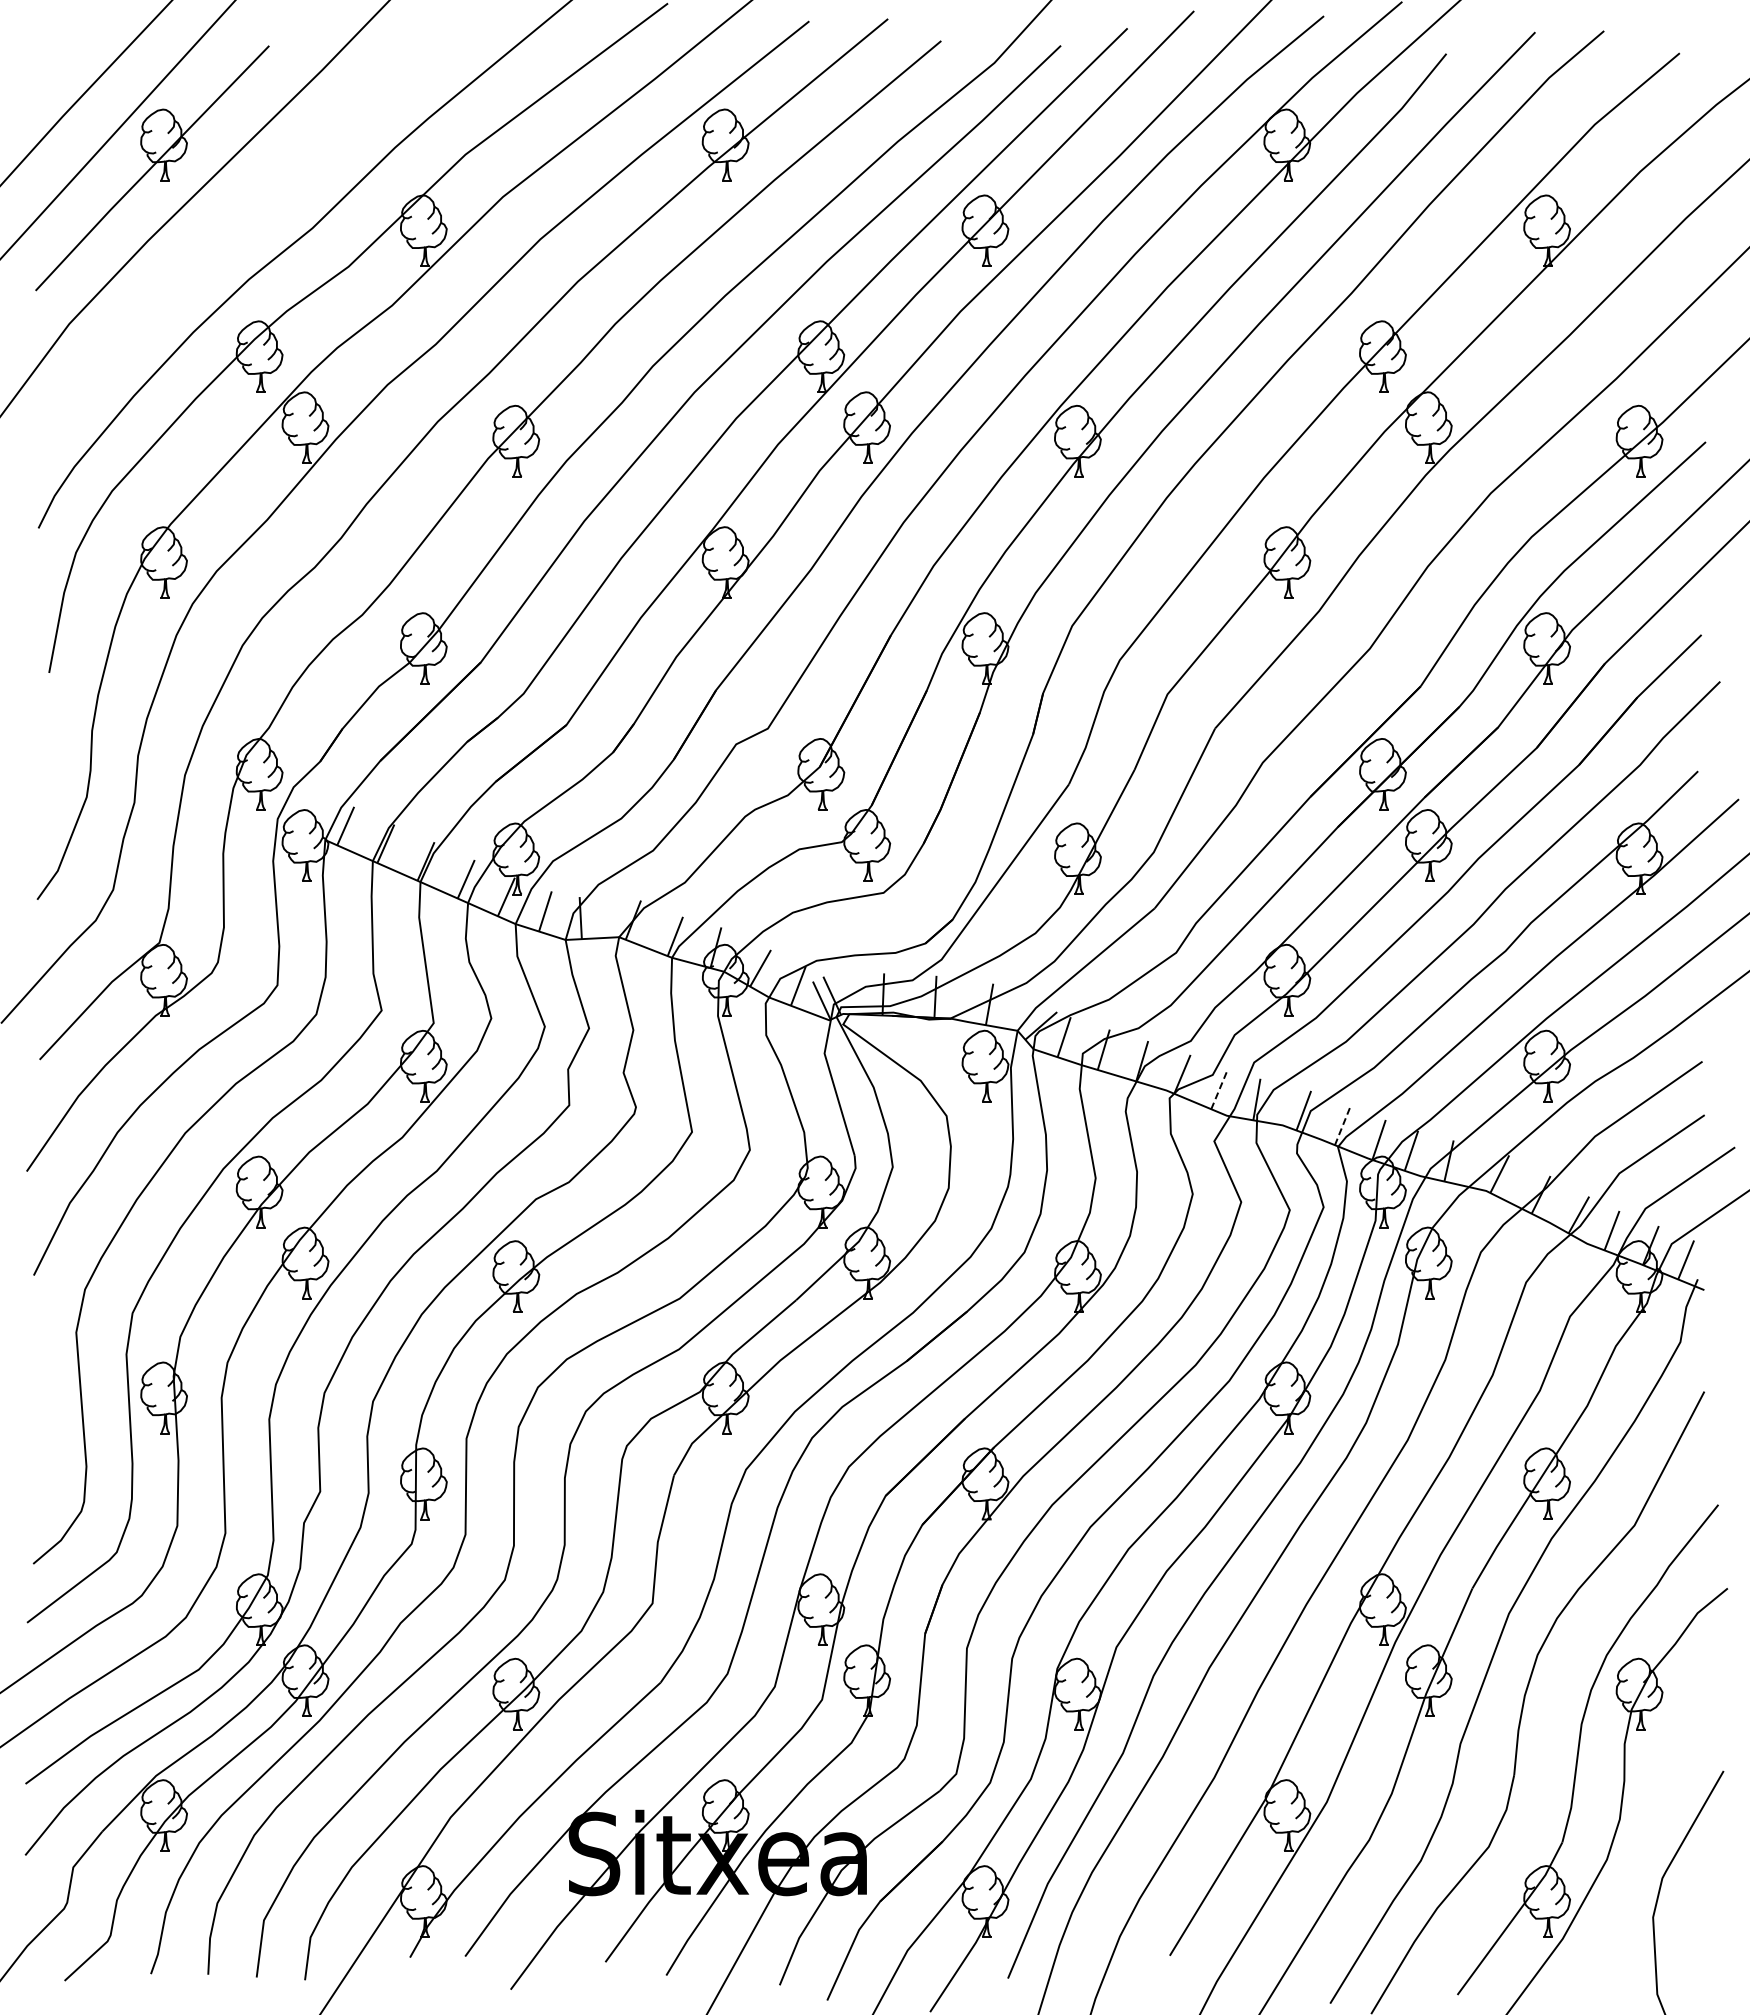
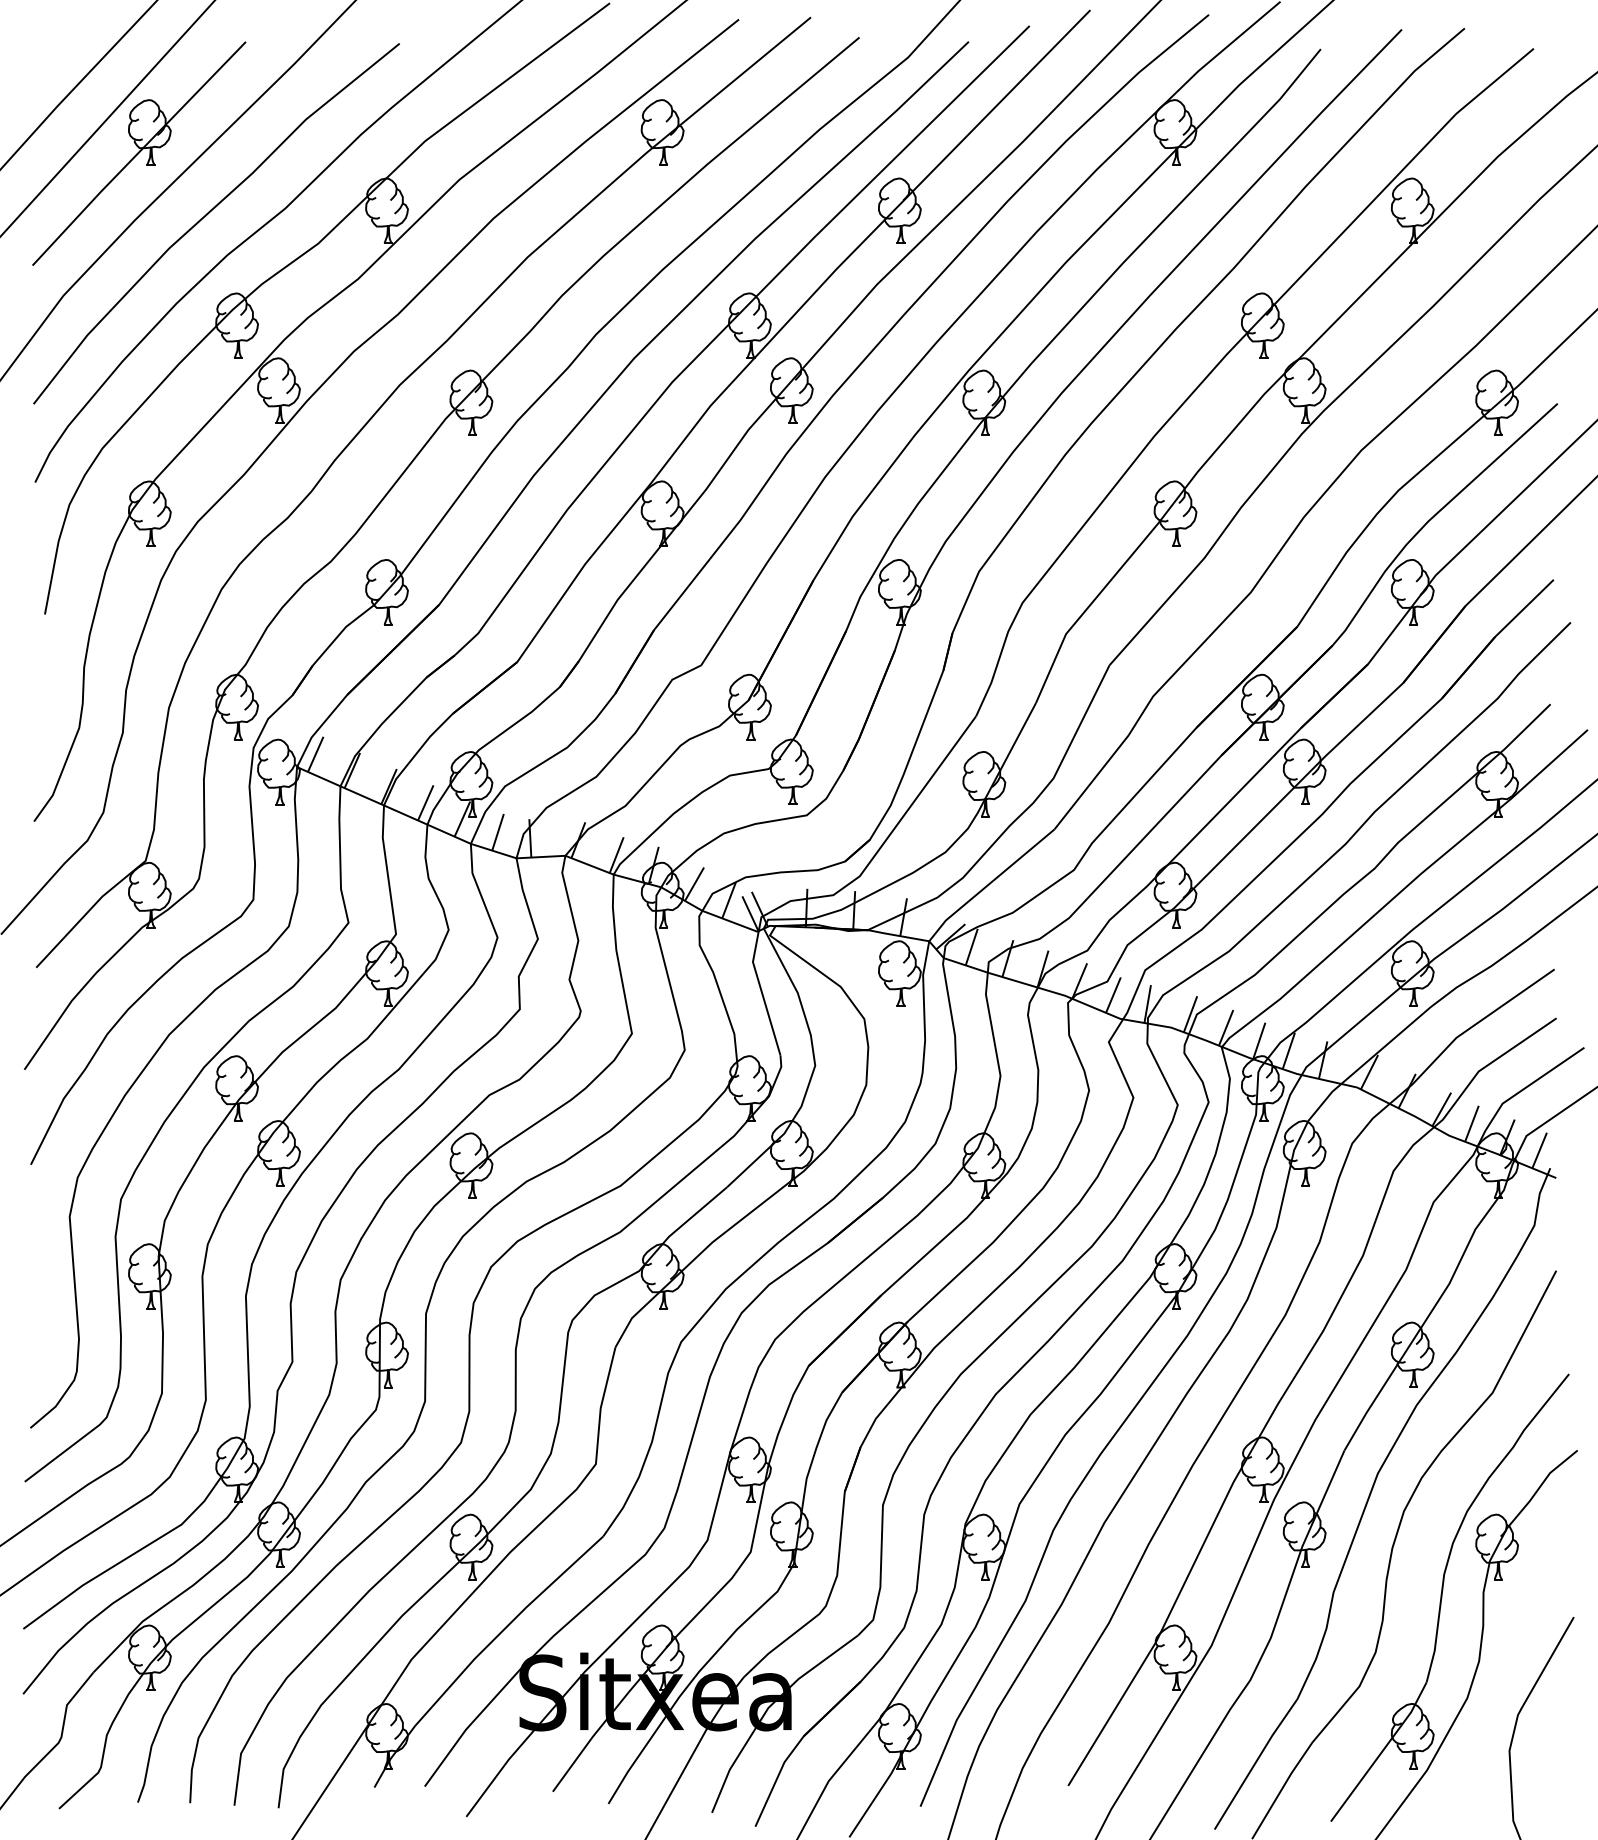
curve: (227, 235) -> (207, 215), added
line: (1219, 1089) -> (1113, 994), dashed -> solid
line: (1342, 1125) -> (1225, 1027), dashed -> solid

